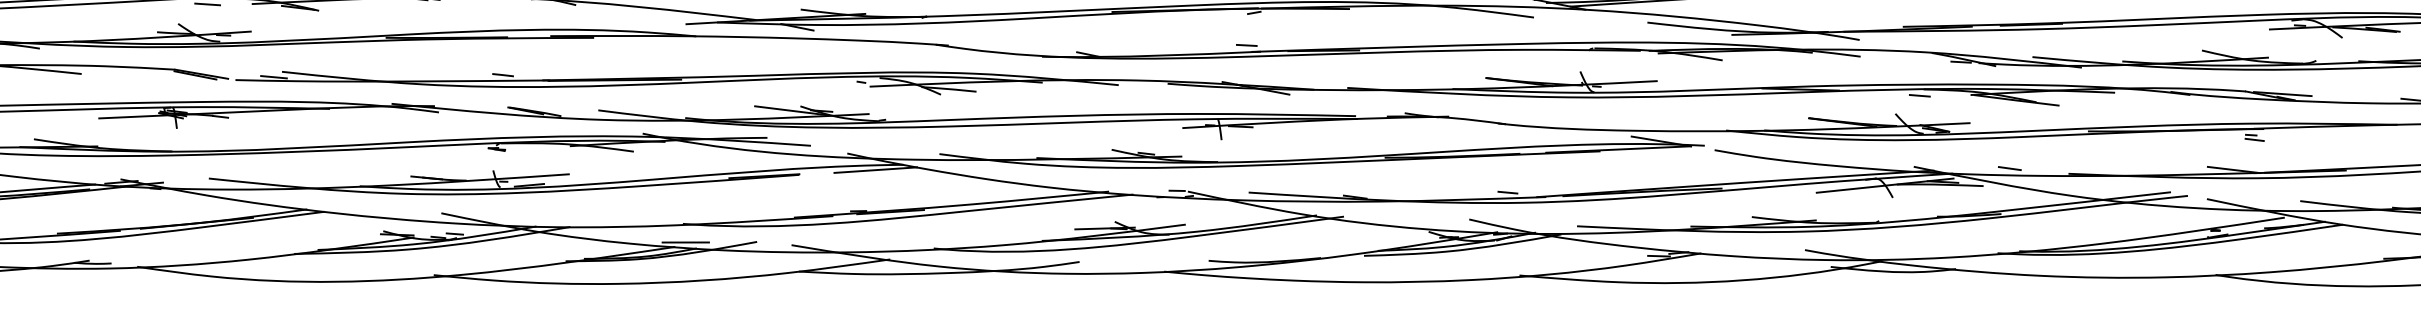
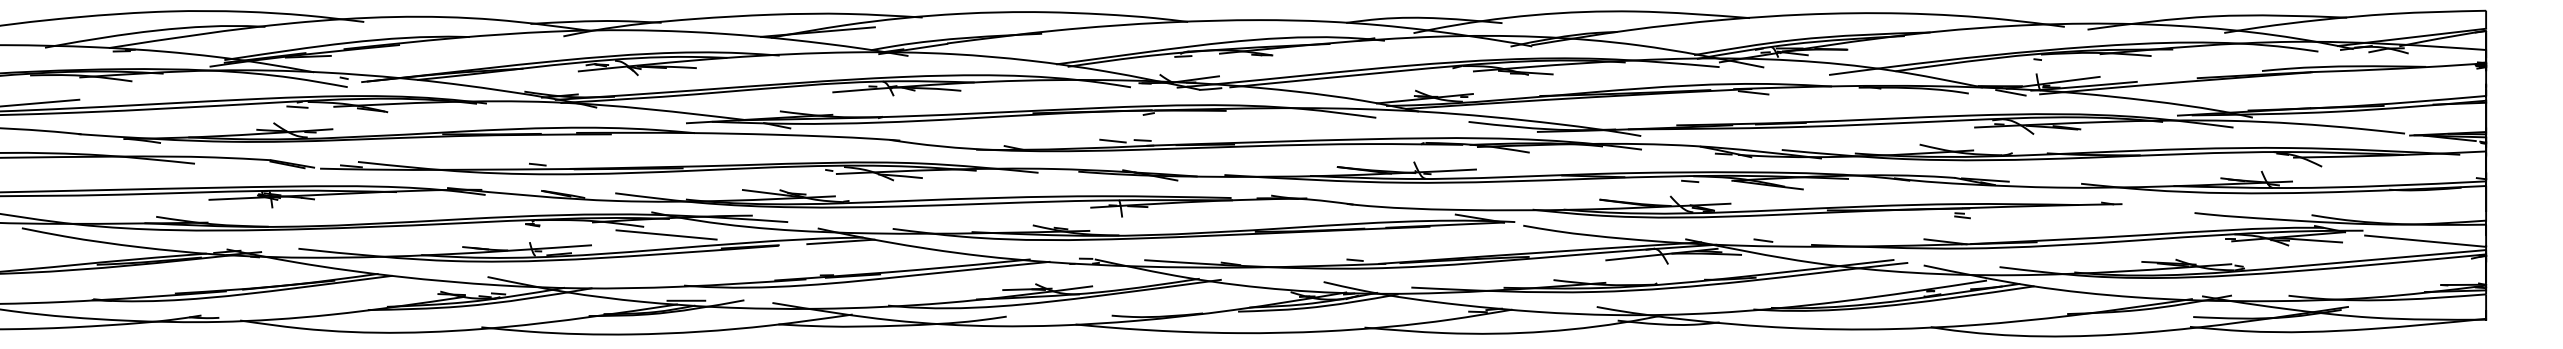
line: (1209, 45) -> (1112, 140), added
line: (661, 161) -> (666, 234), added

